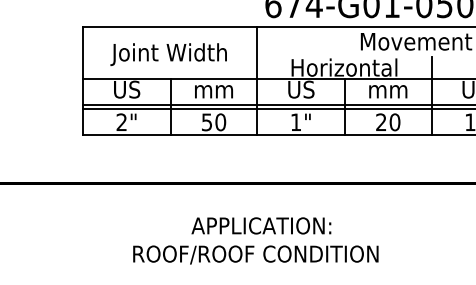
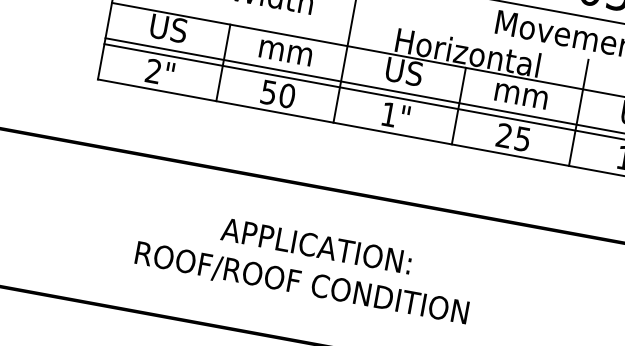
text: (394, 122) -> (522, 139), 20 -> 25

